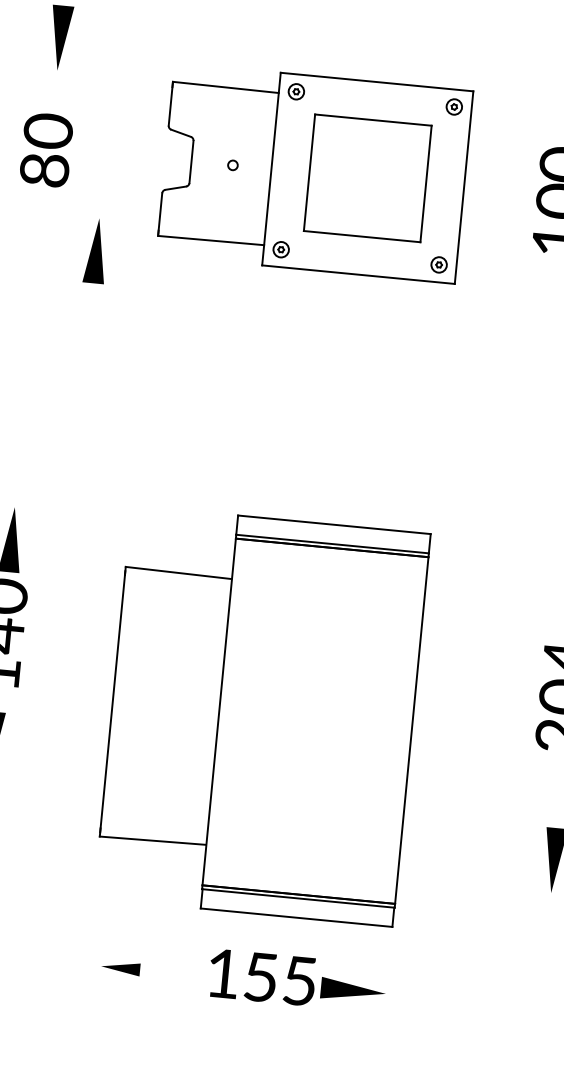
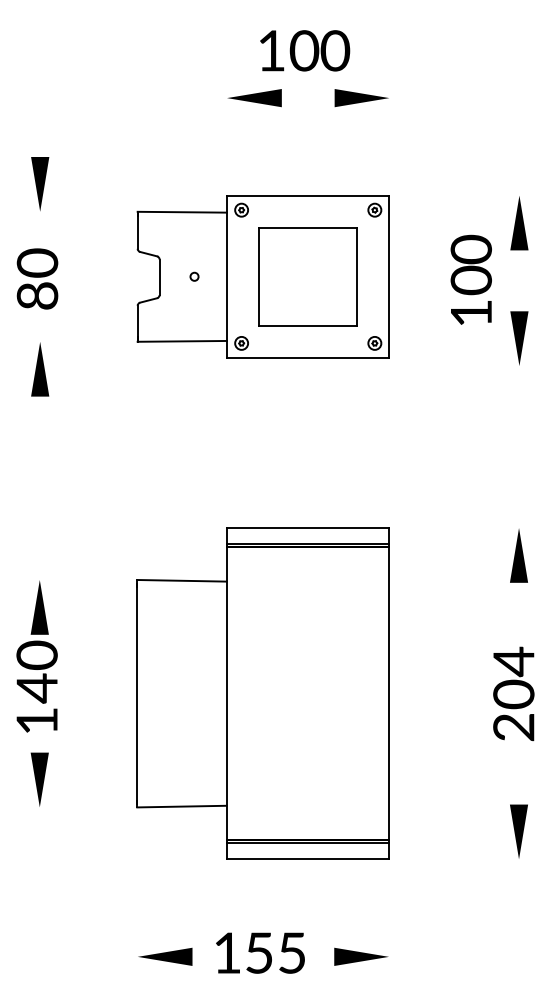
part: (96, 251) -> (40, 369), moved
part: (261, 715) -> (262, 693), moved
part: (120, 967) -> (165, 956), size x1.67
text: (262, 976) -> (260, 952), moved

